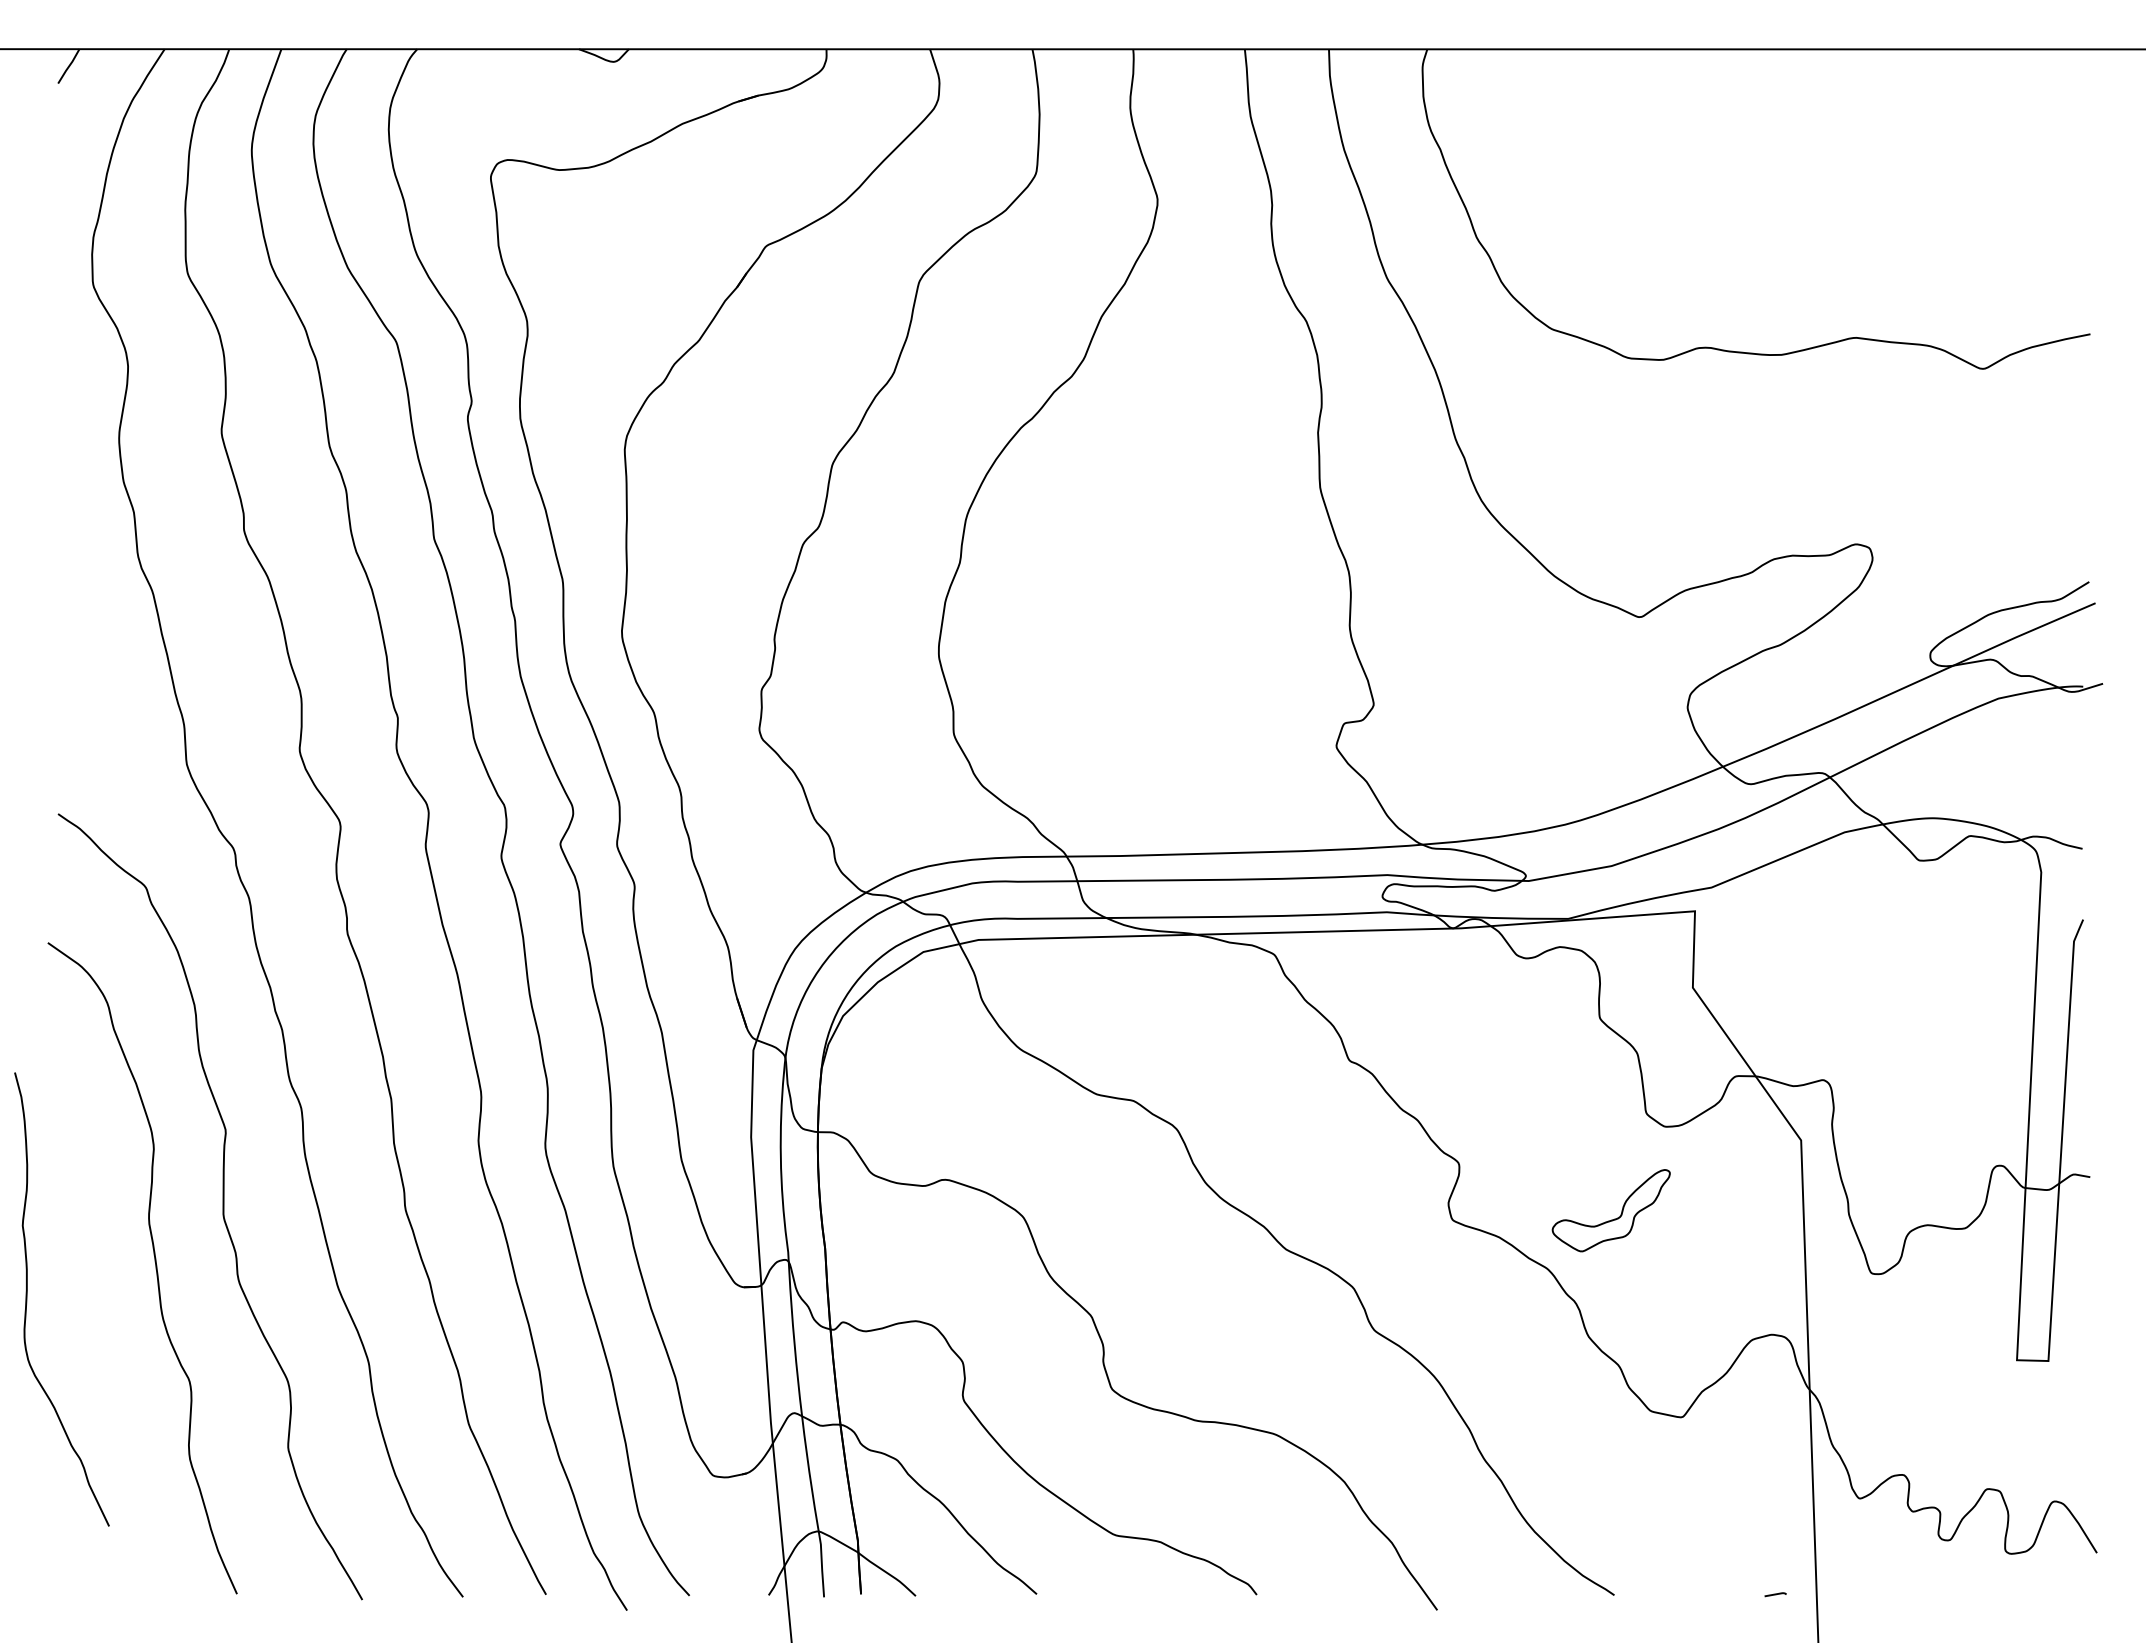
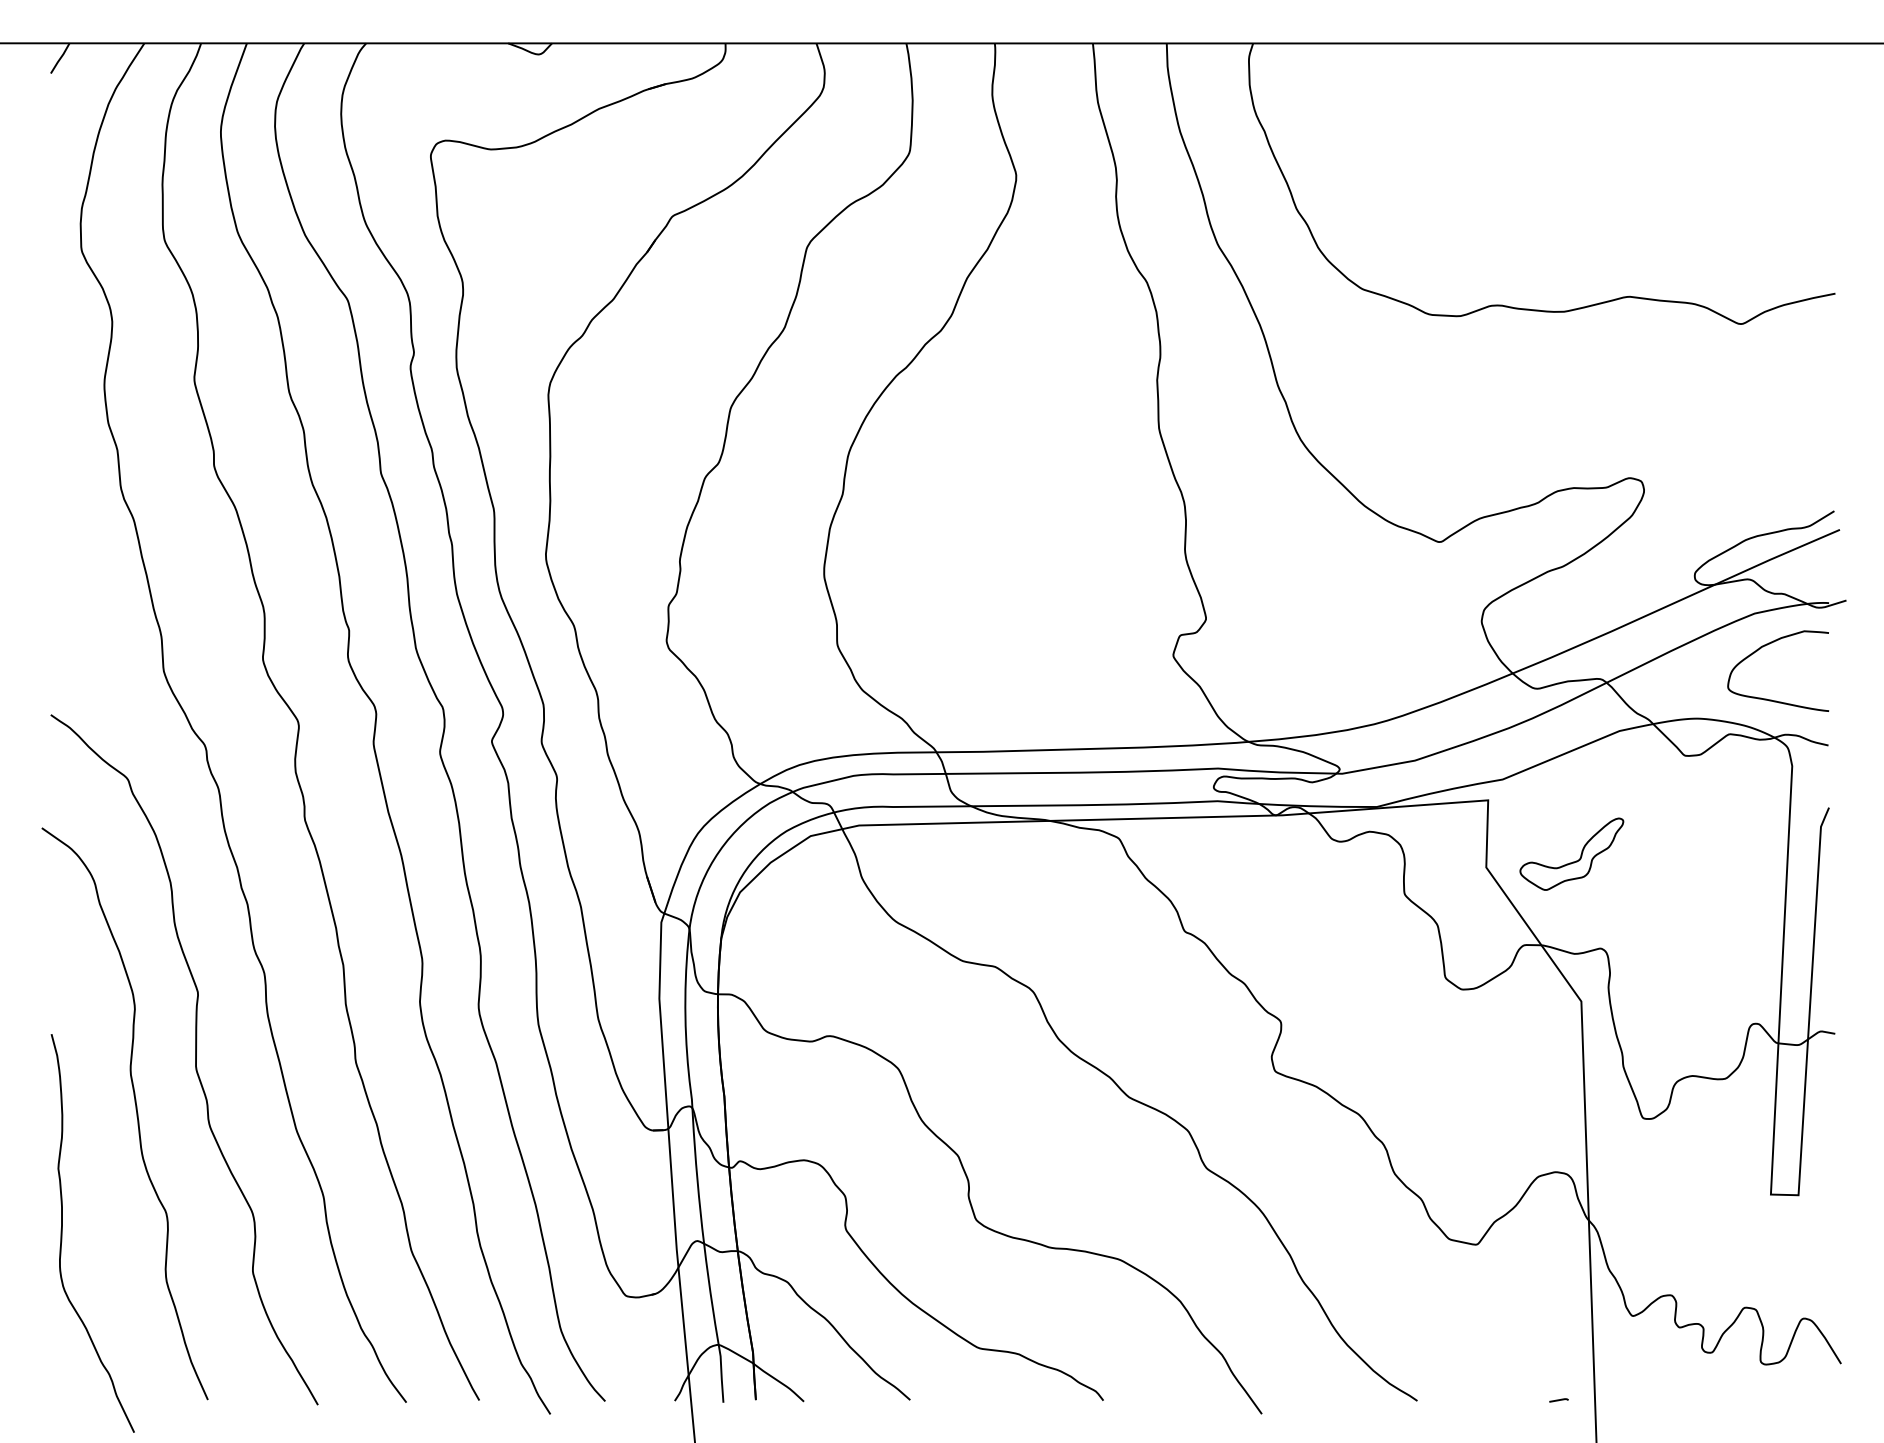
curve: (2011, 735) -> (1766, 645), added
part: (1614, 1218) -> (1574, 861), moved
curve: (27, 1299) -> (62, 1233), moved

